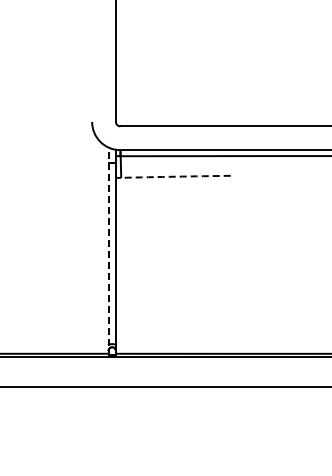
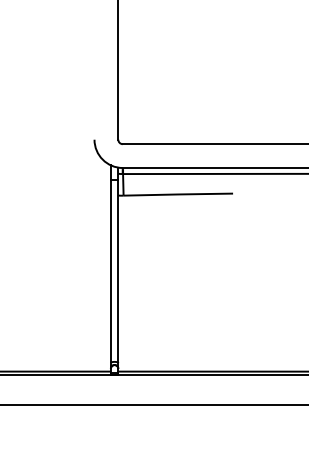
arc: (175, 176) -> (177, 194), dashed -> solid
line: (108, 252) -> (110, 270), dashed -> solid

